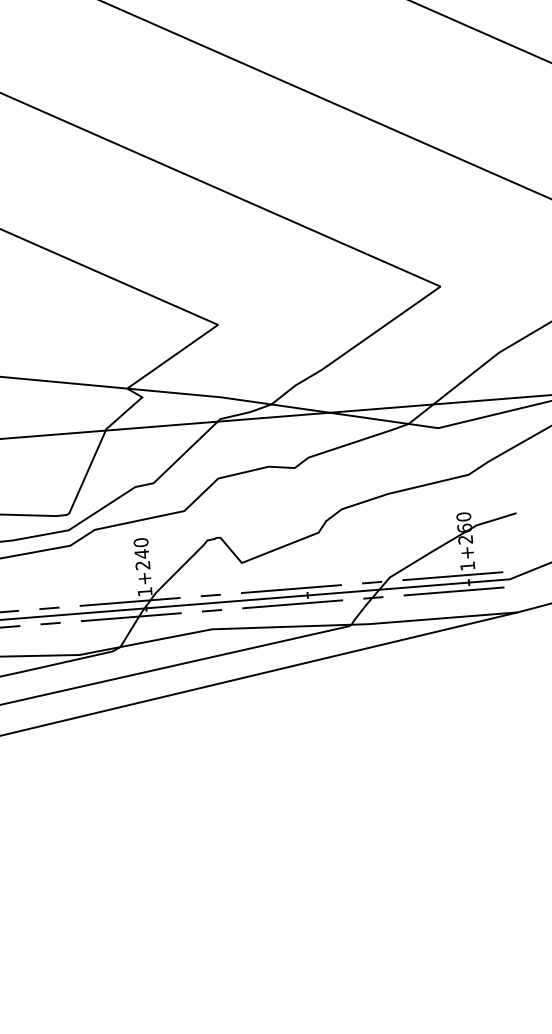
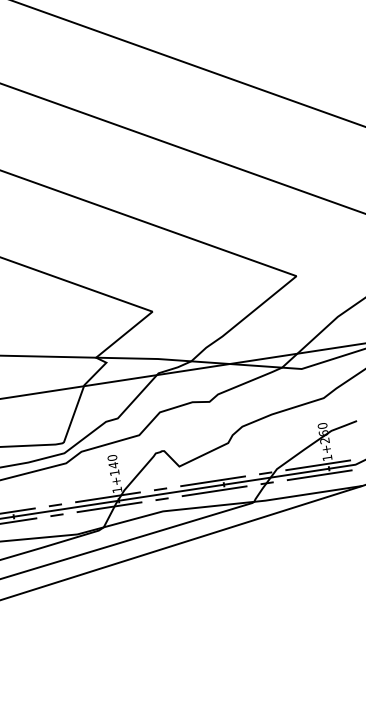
text: (142, 564) -> (114, 472), 1+240 -> 1+140

